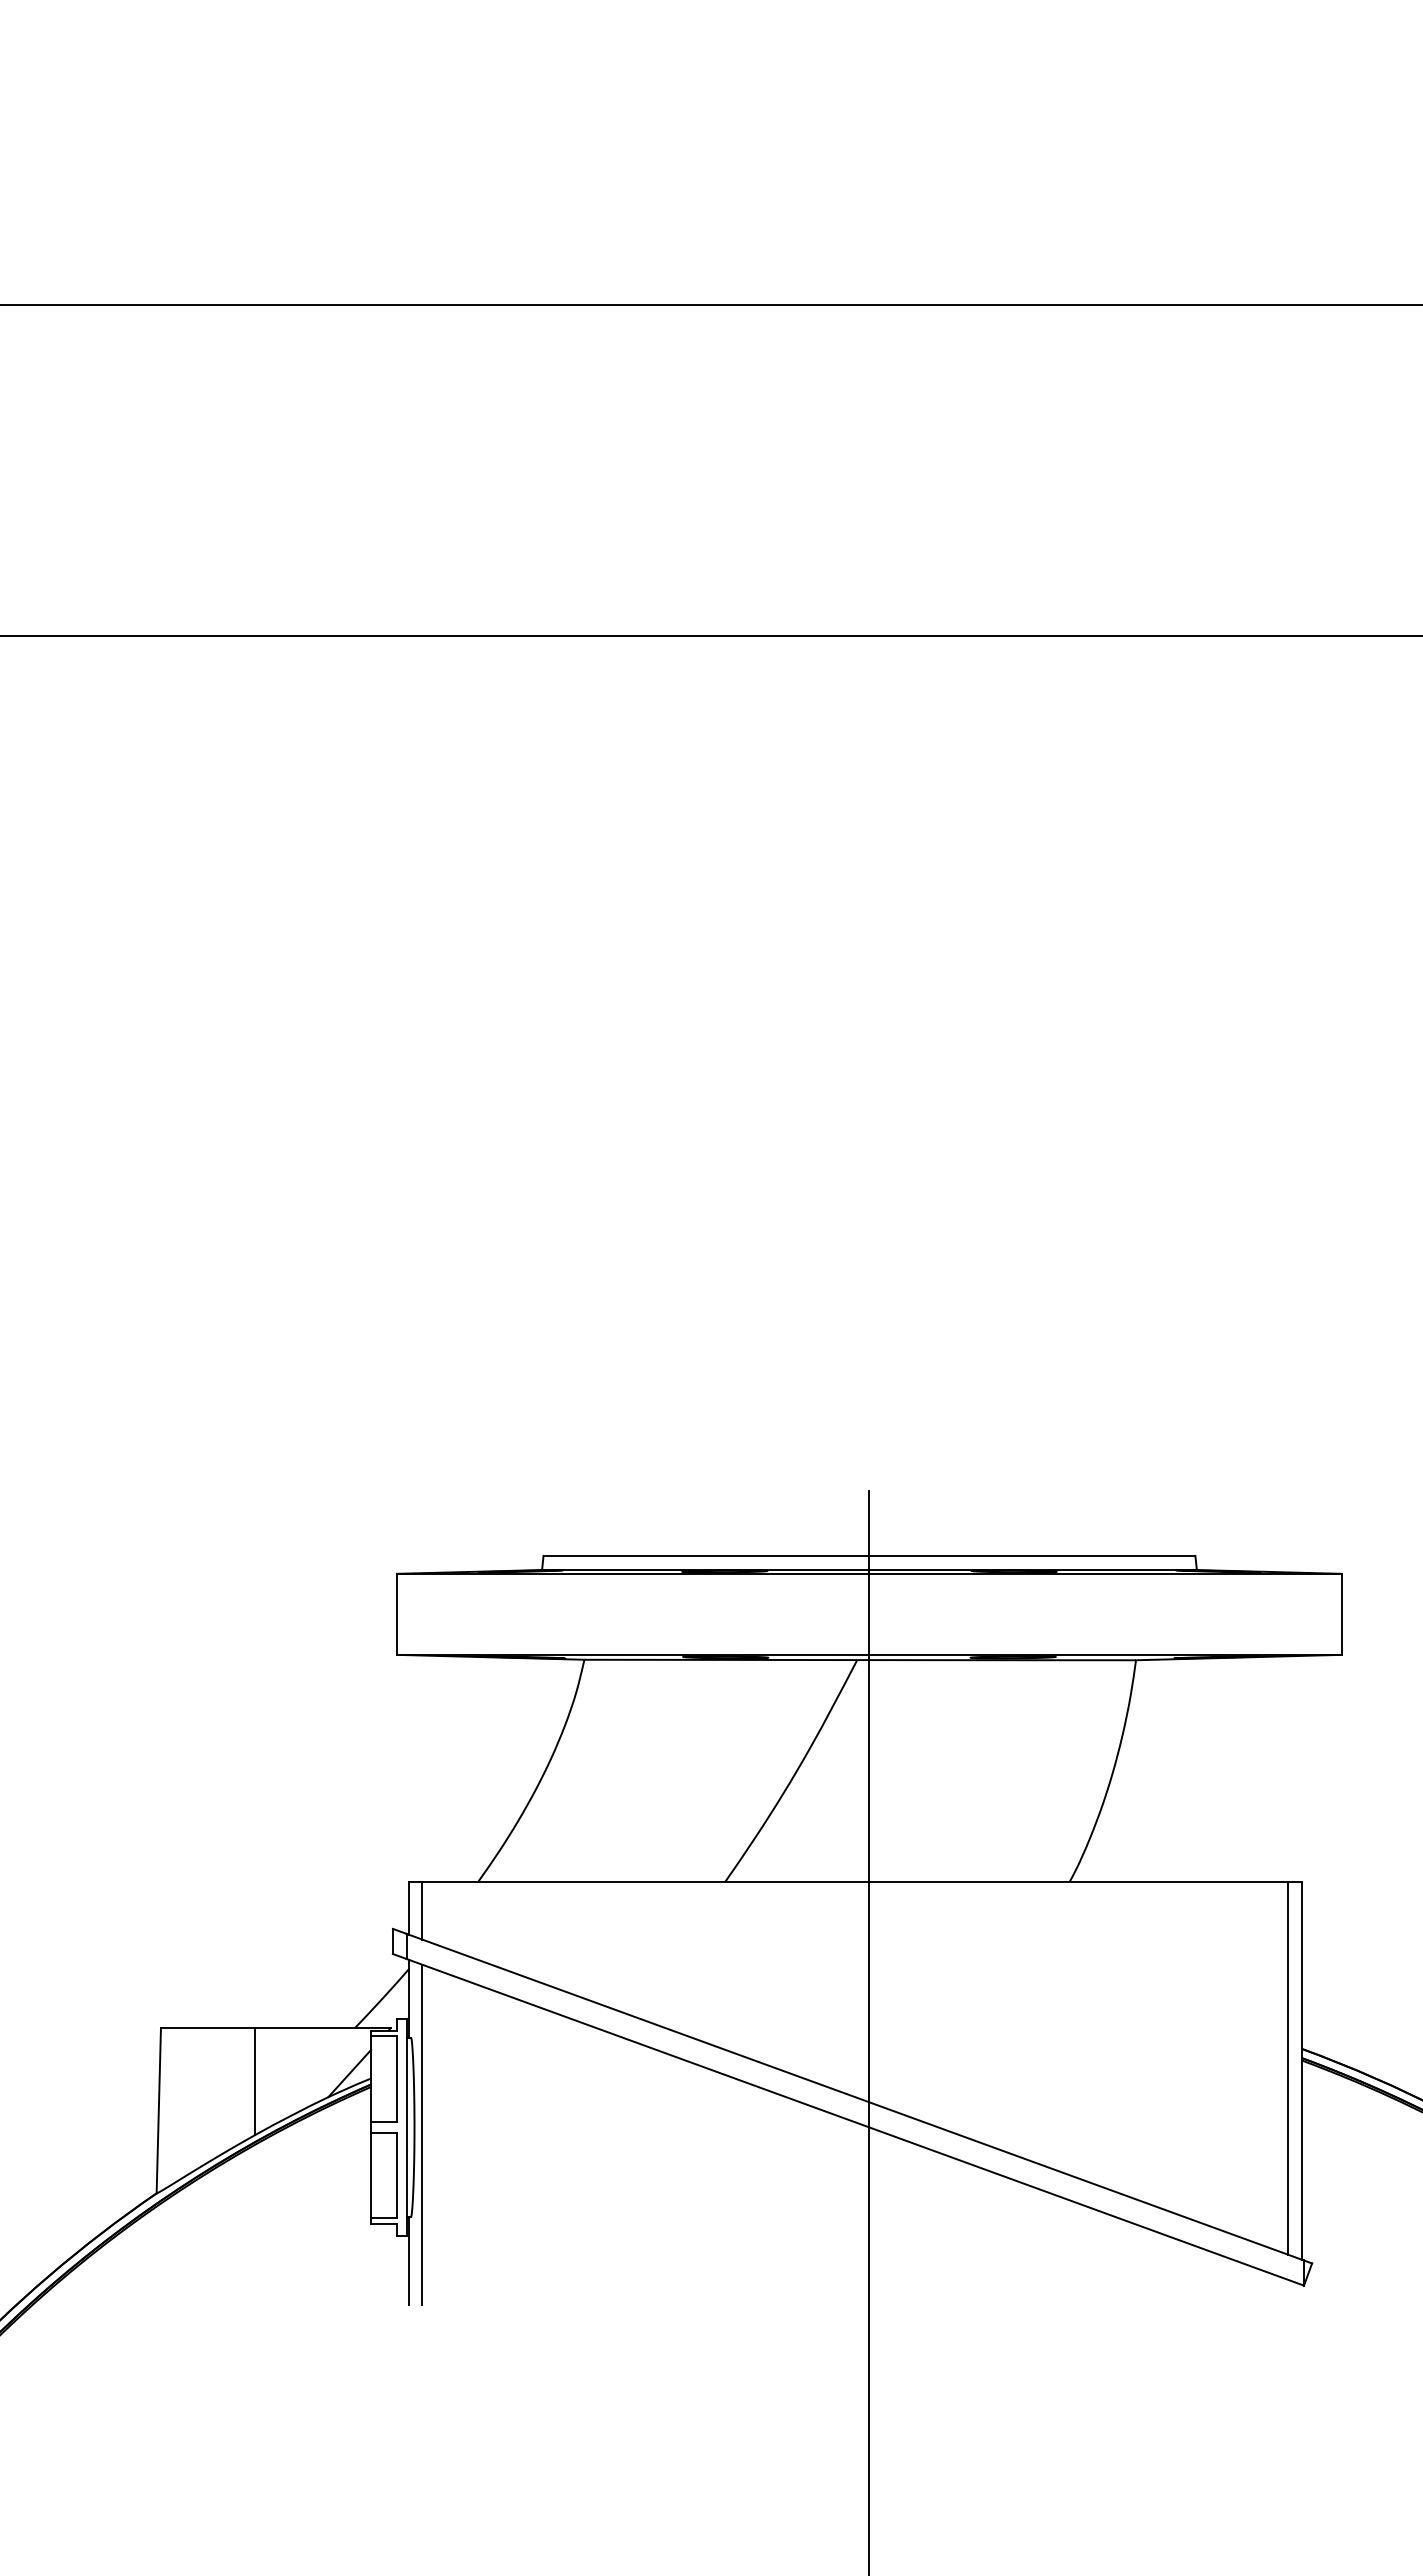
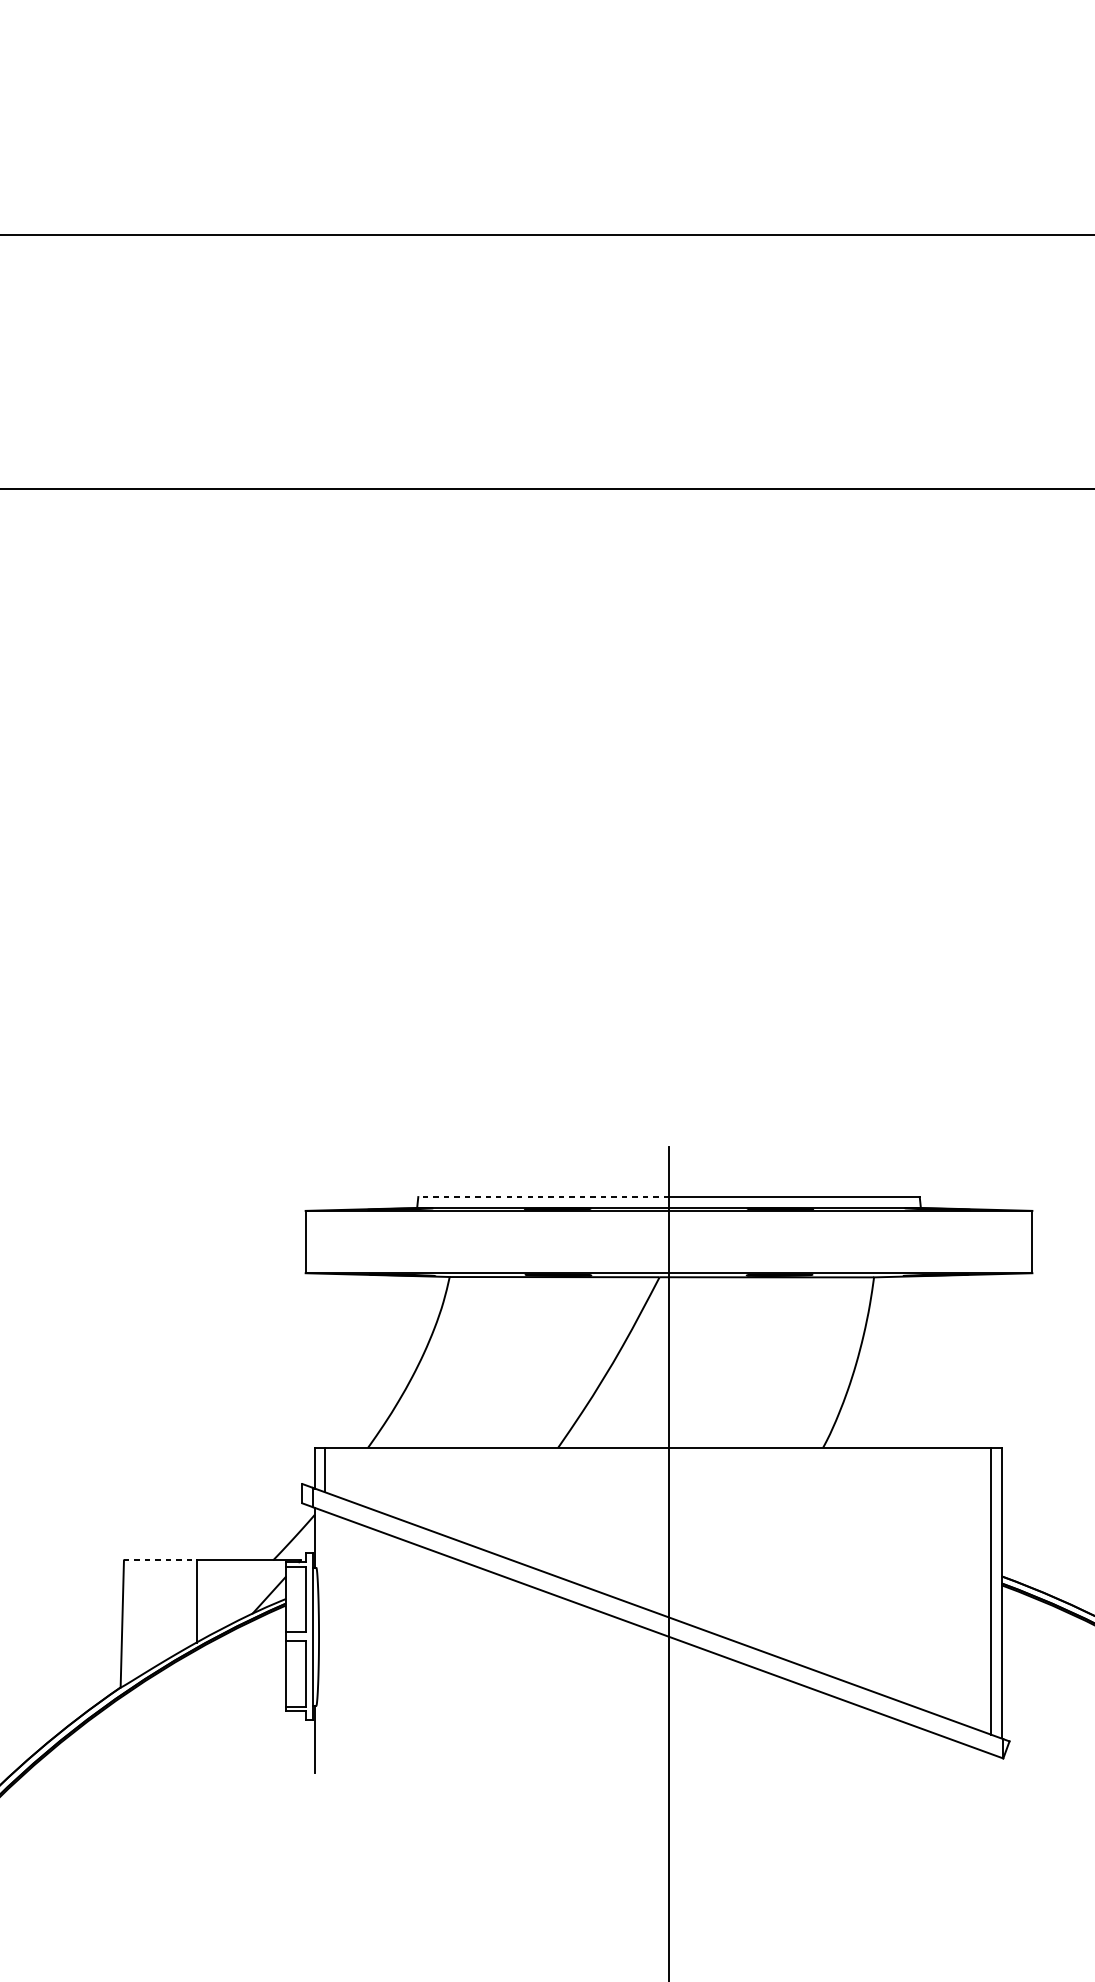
line: (706, 1555) -> (543, 1196), solid -> dashed
line: (208, 2028) -> (160, 1560), solid -> dashed
line: (422, 2134) -> (325, 1642), removed

